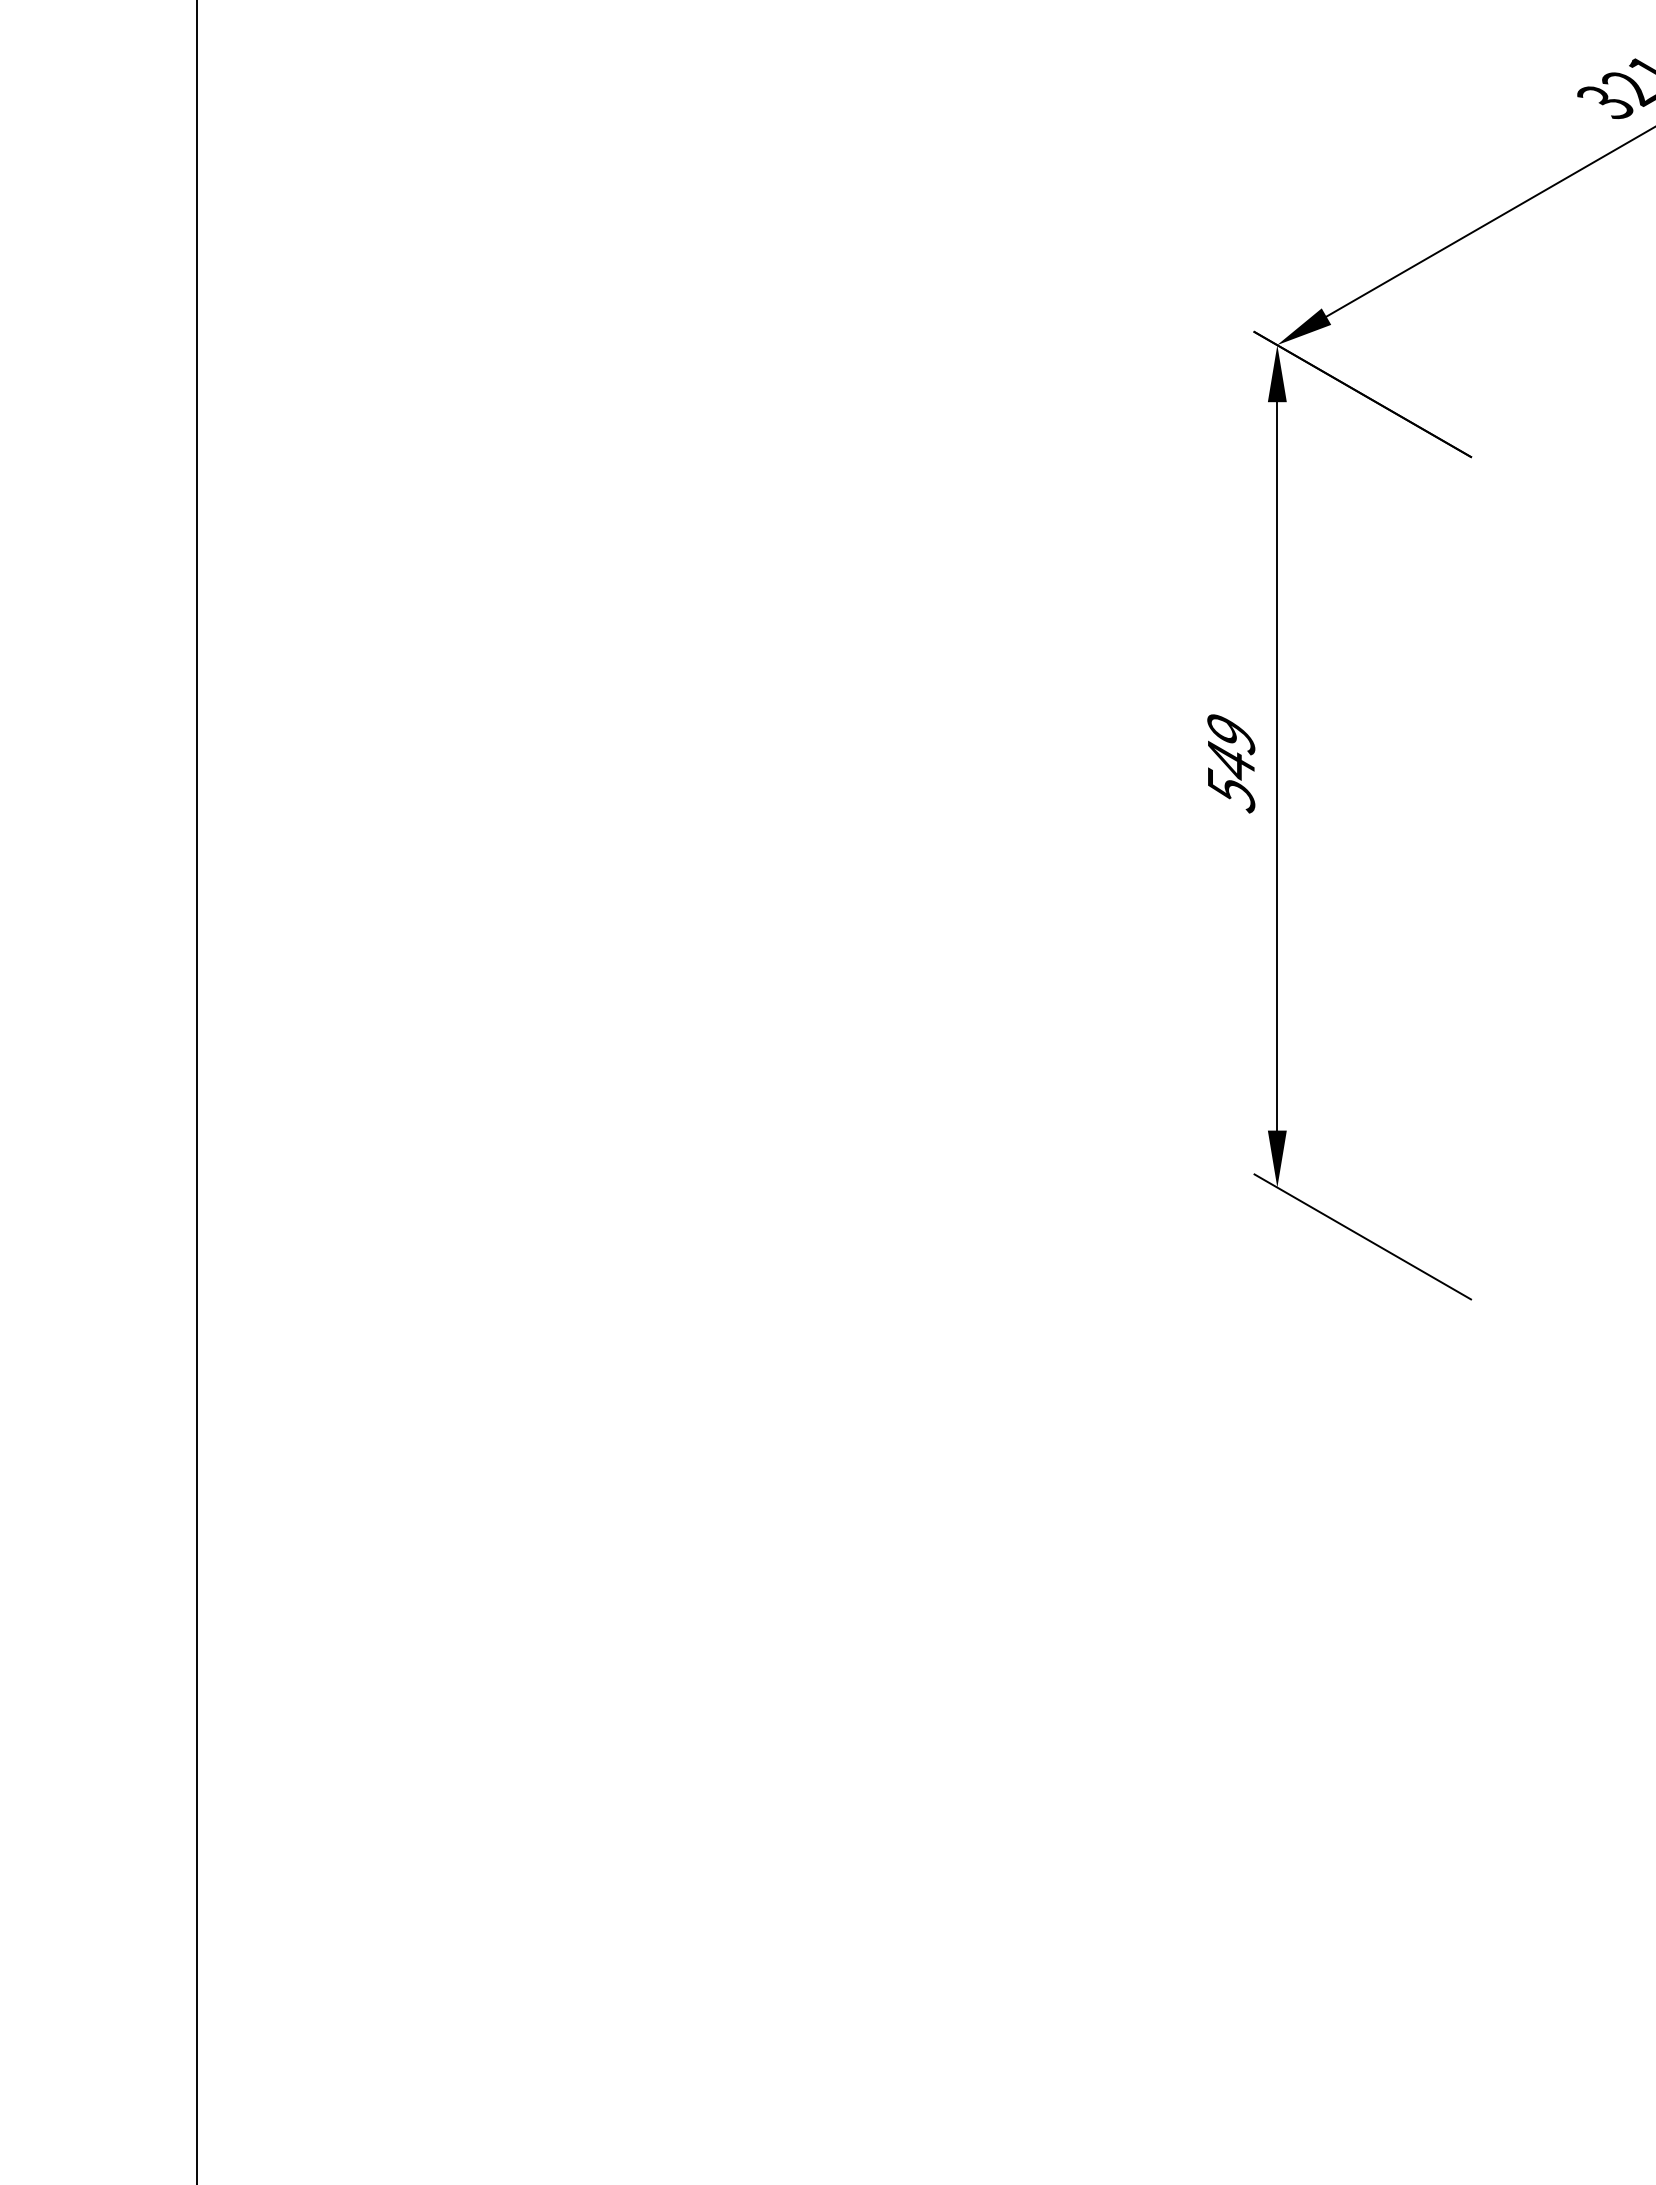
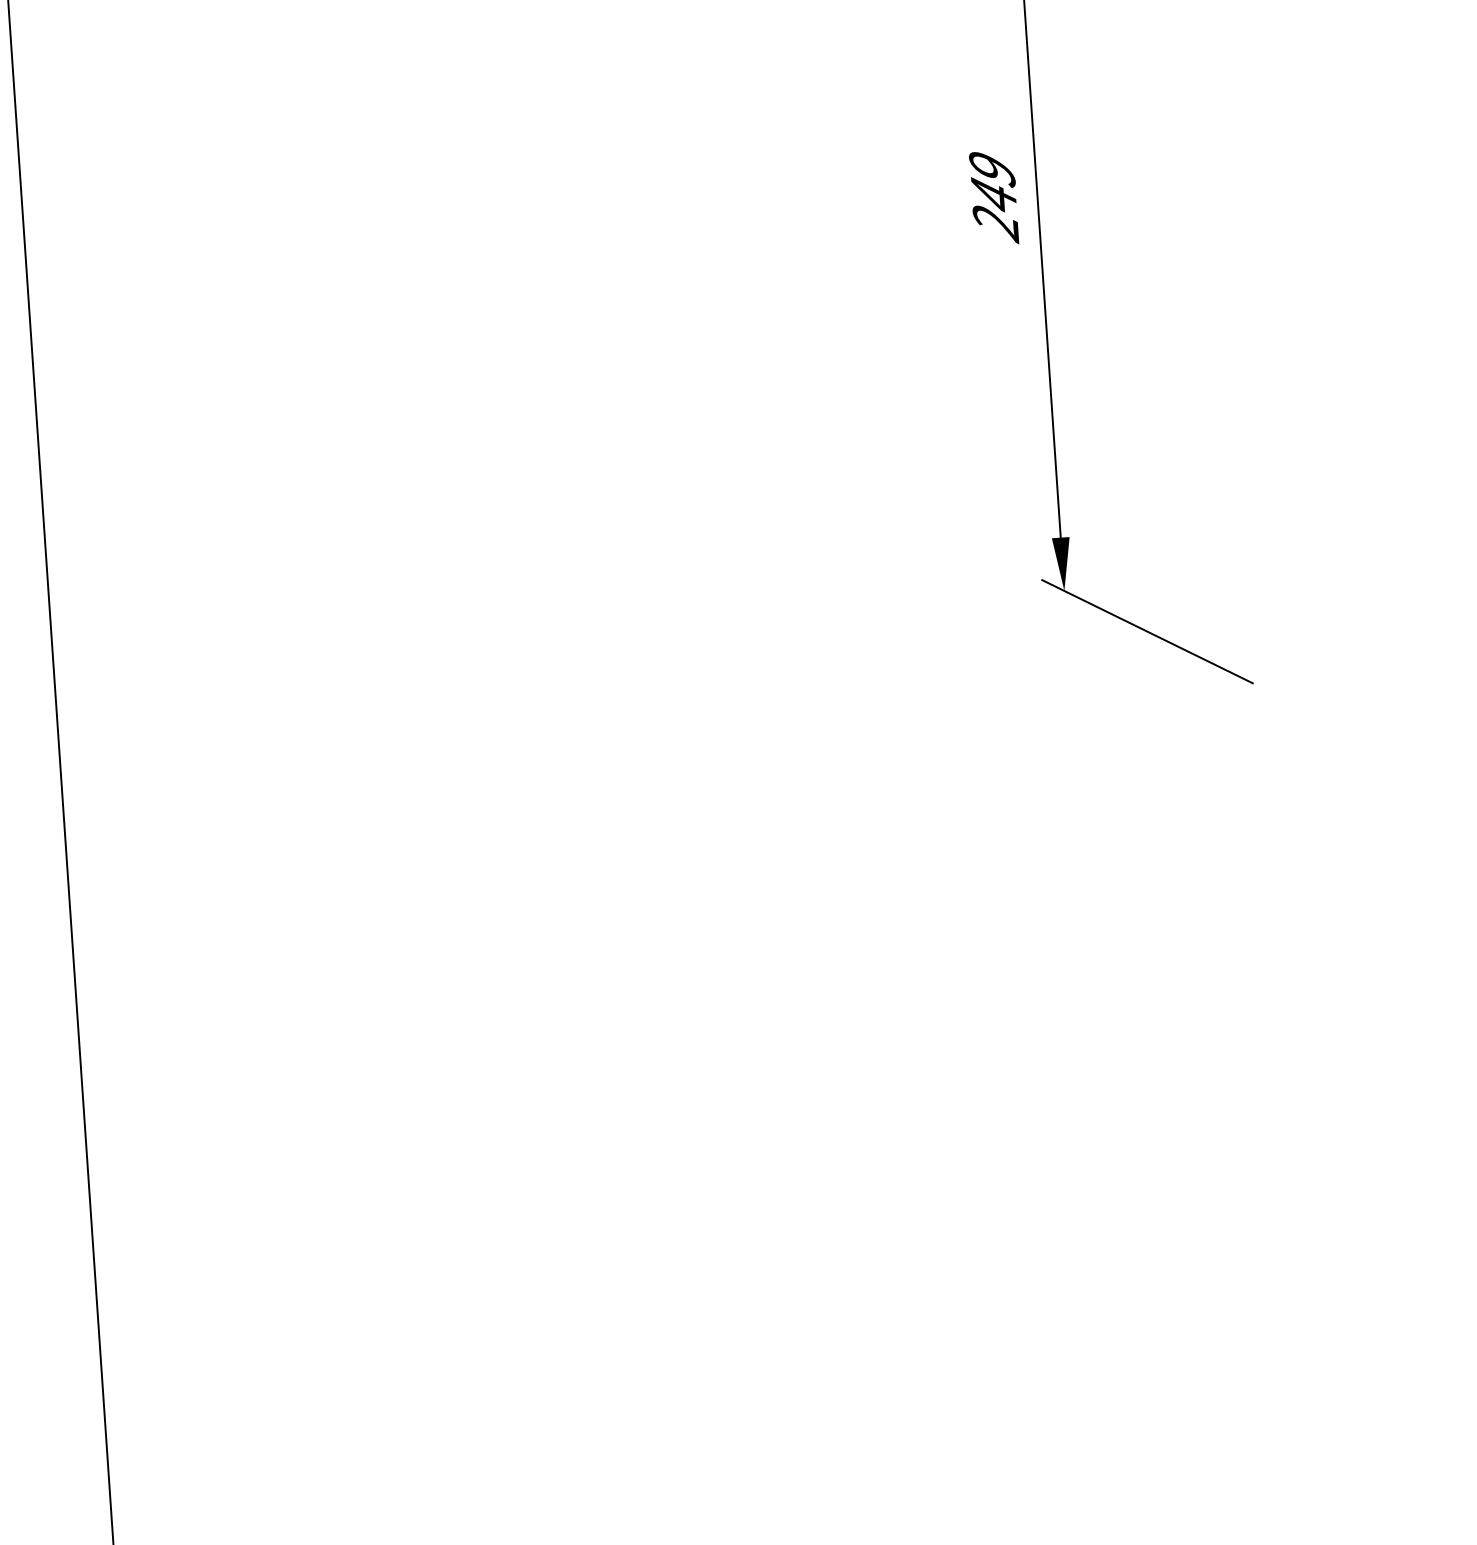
text: (1231, 791) -> (996, 223), 549 -> 249

